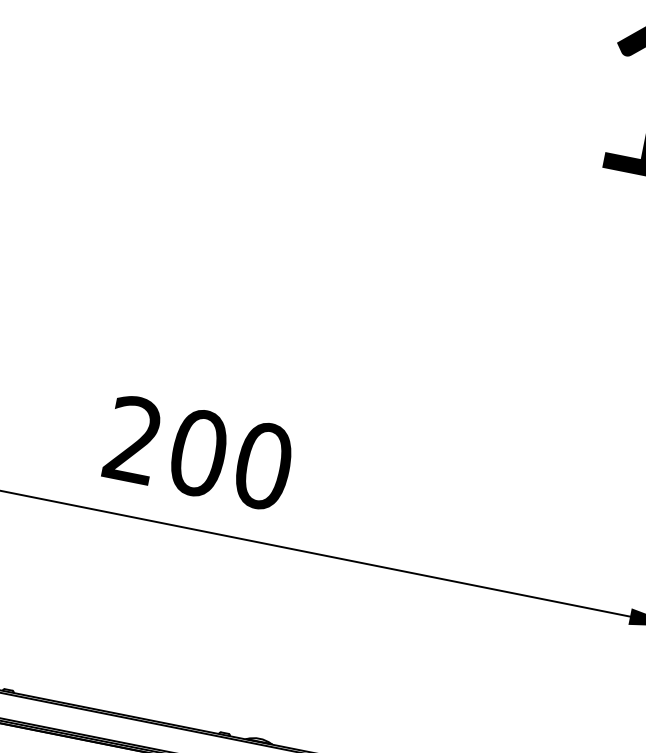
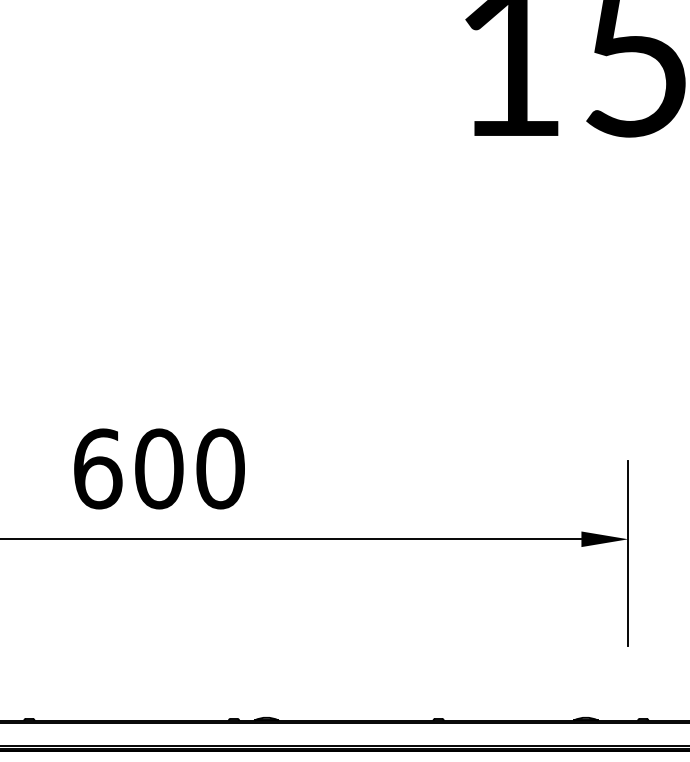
text: (134, 439) -> (98, 468), 200 -> 600

